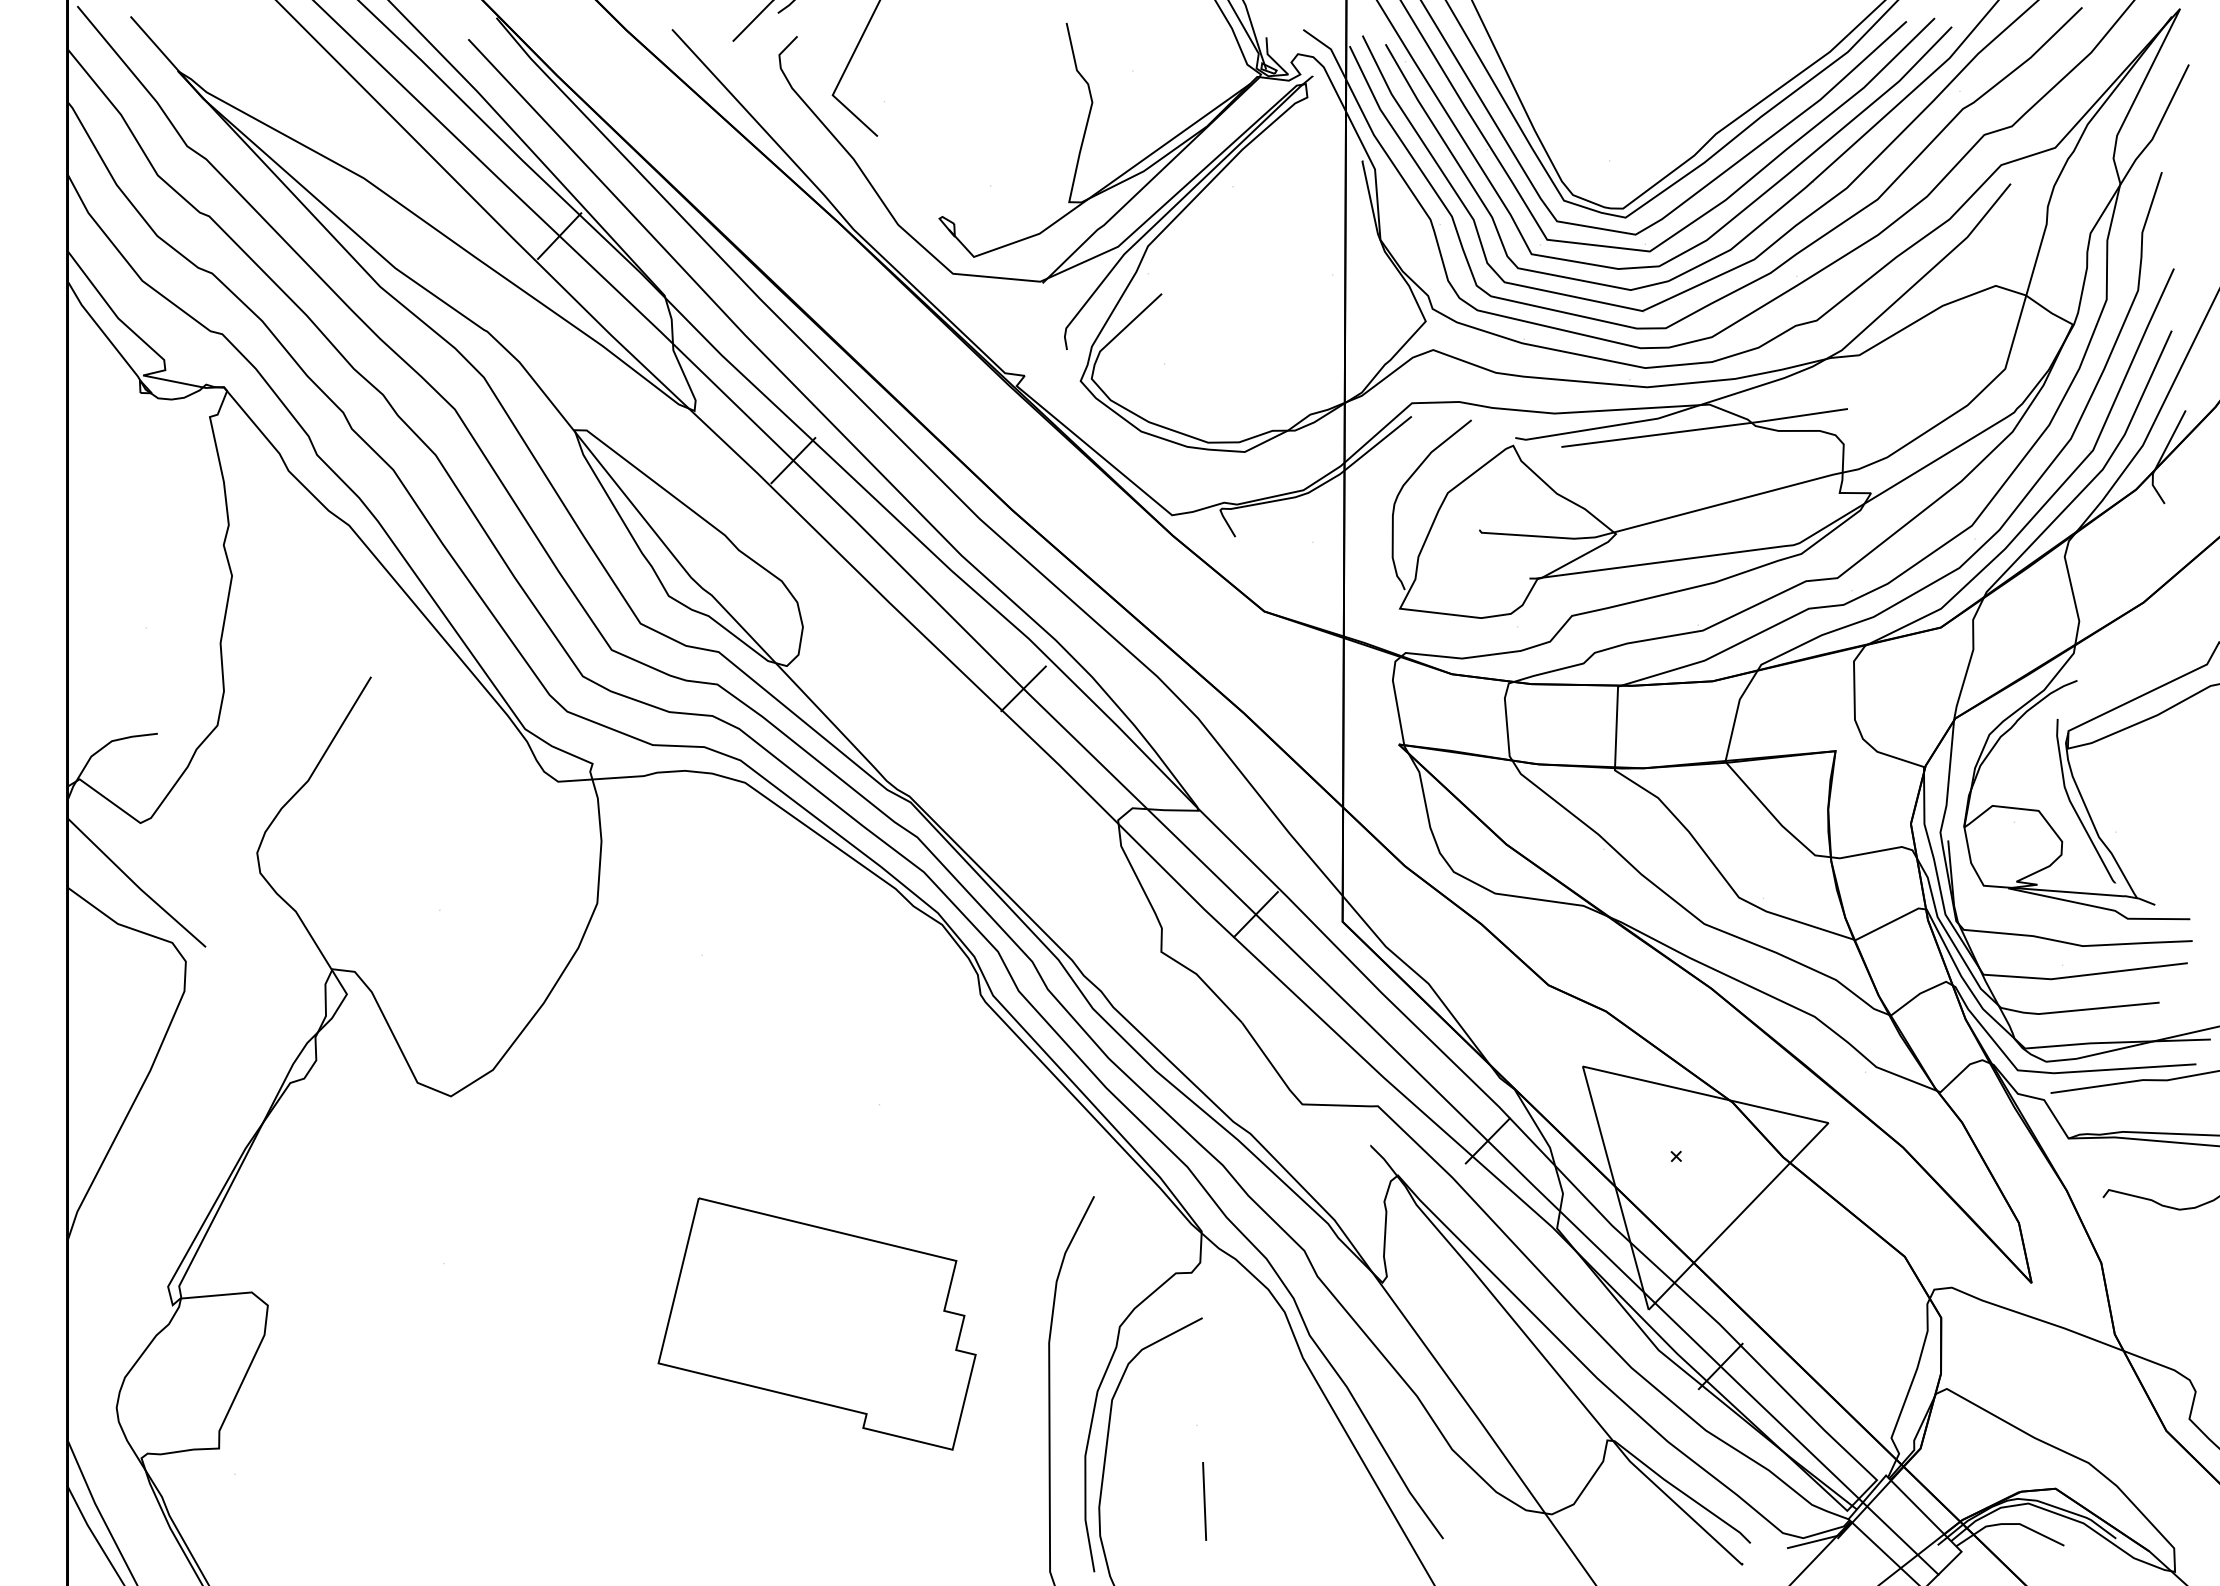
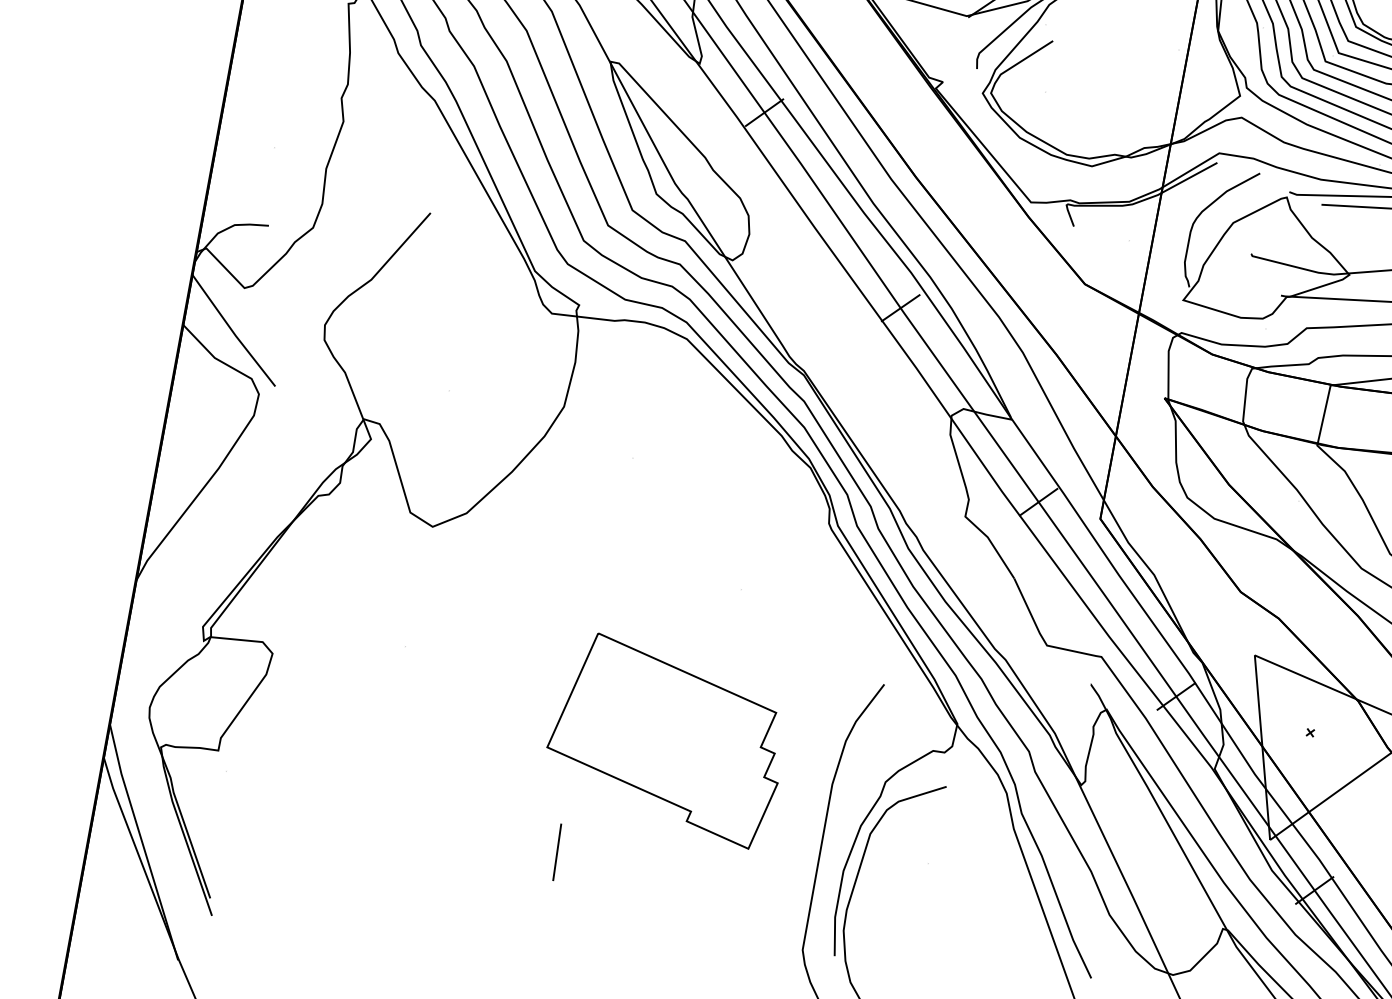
line: (1204, 1501) -> (557, 852), moved

